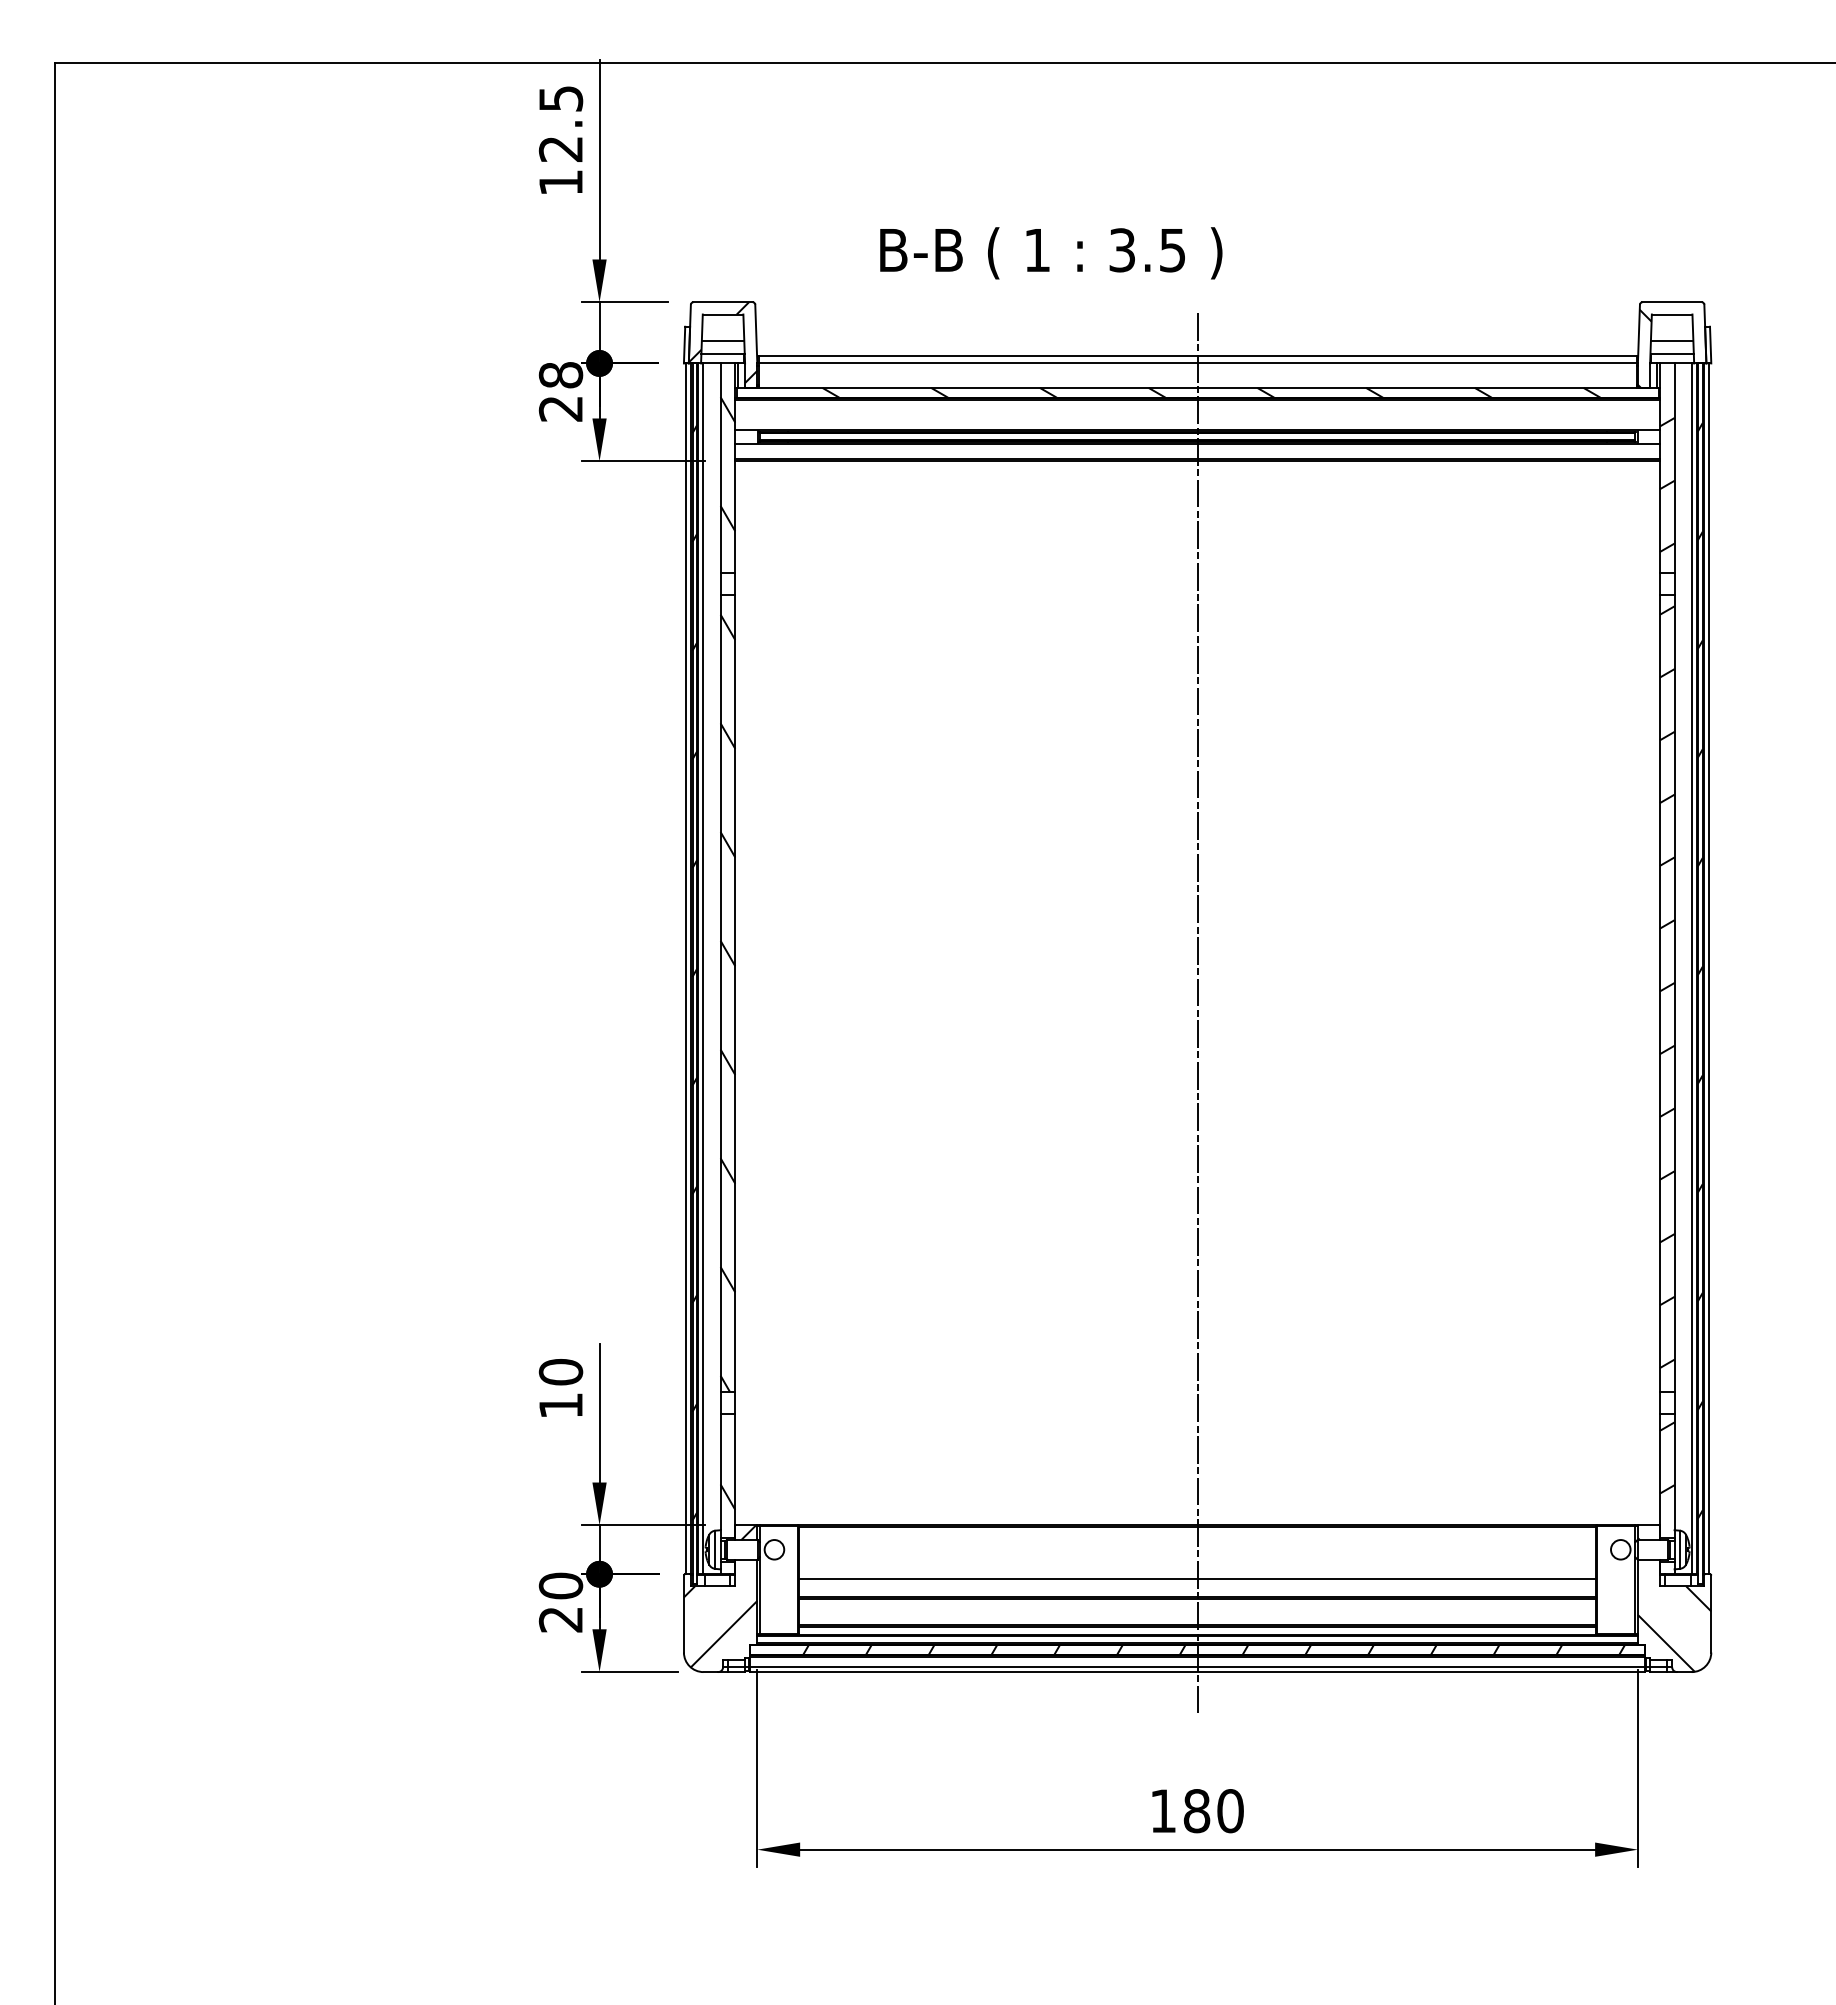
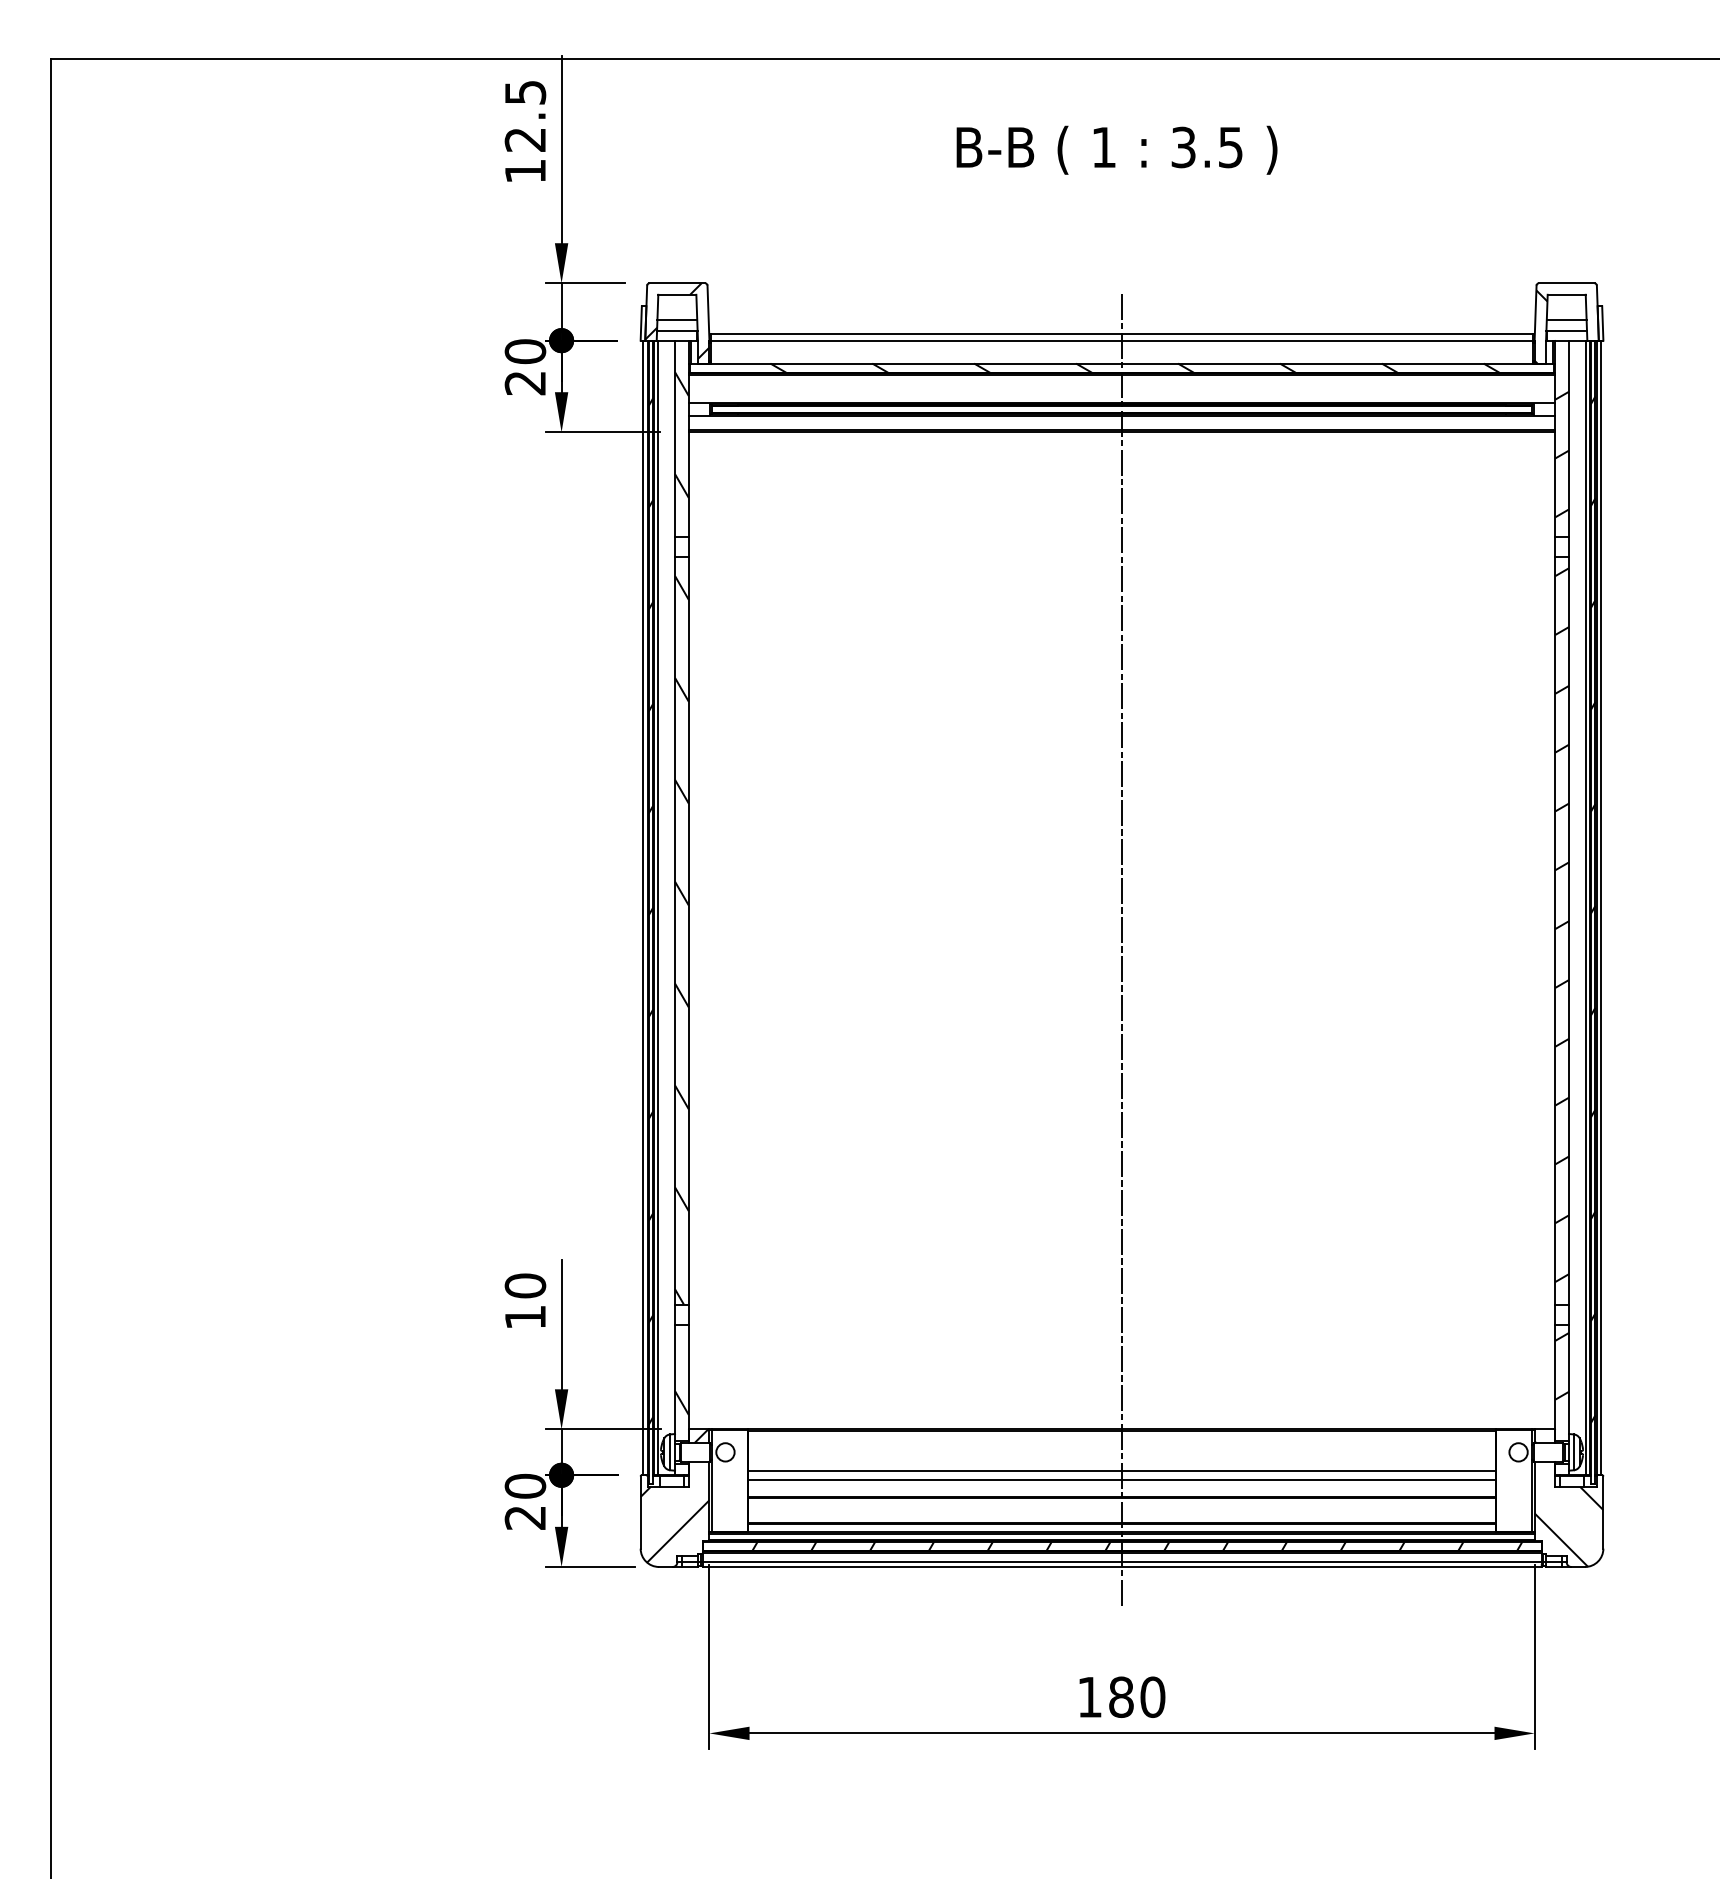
text: (1051, 253) -> (1117, 150), moved
text: (560, 375) -> (524, 351), 28 -> 20
line: (1197, 1569) -> (1121, 1470), added

